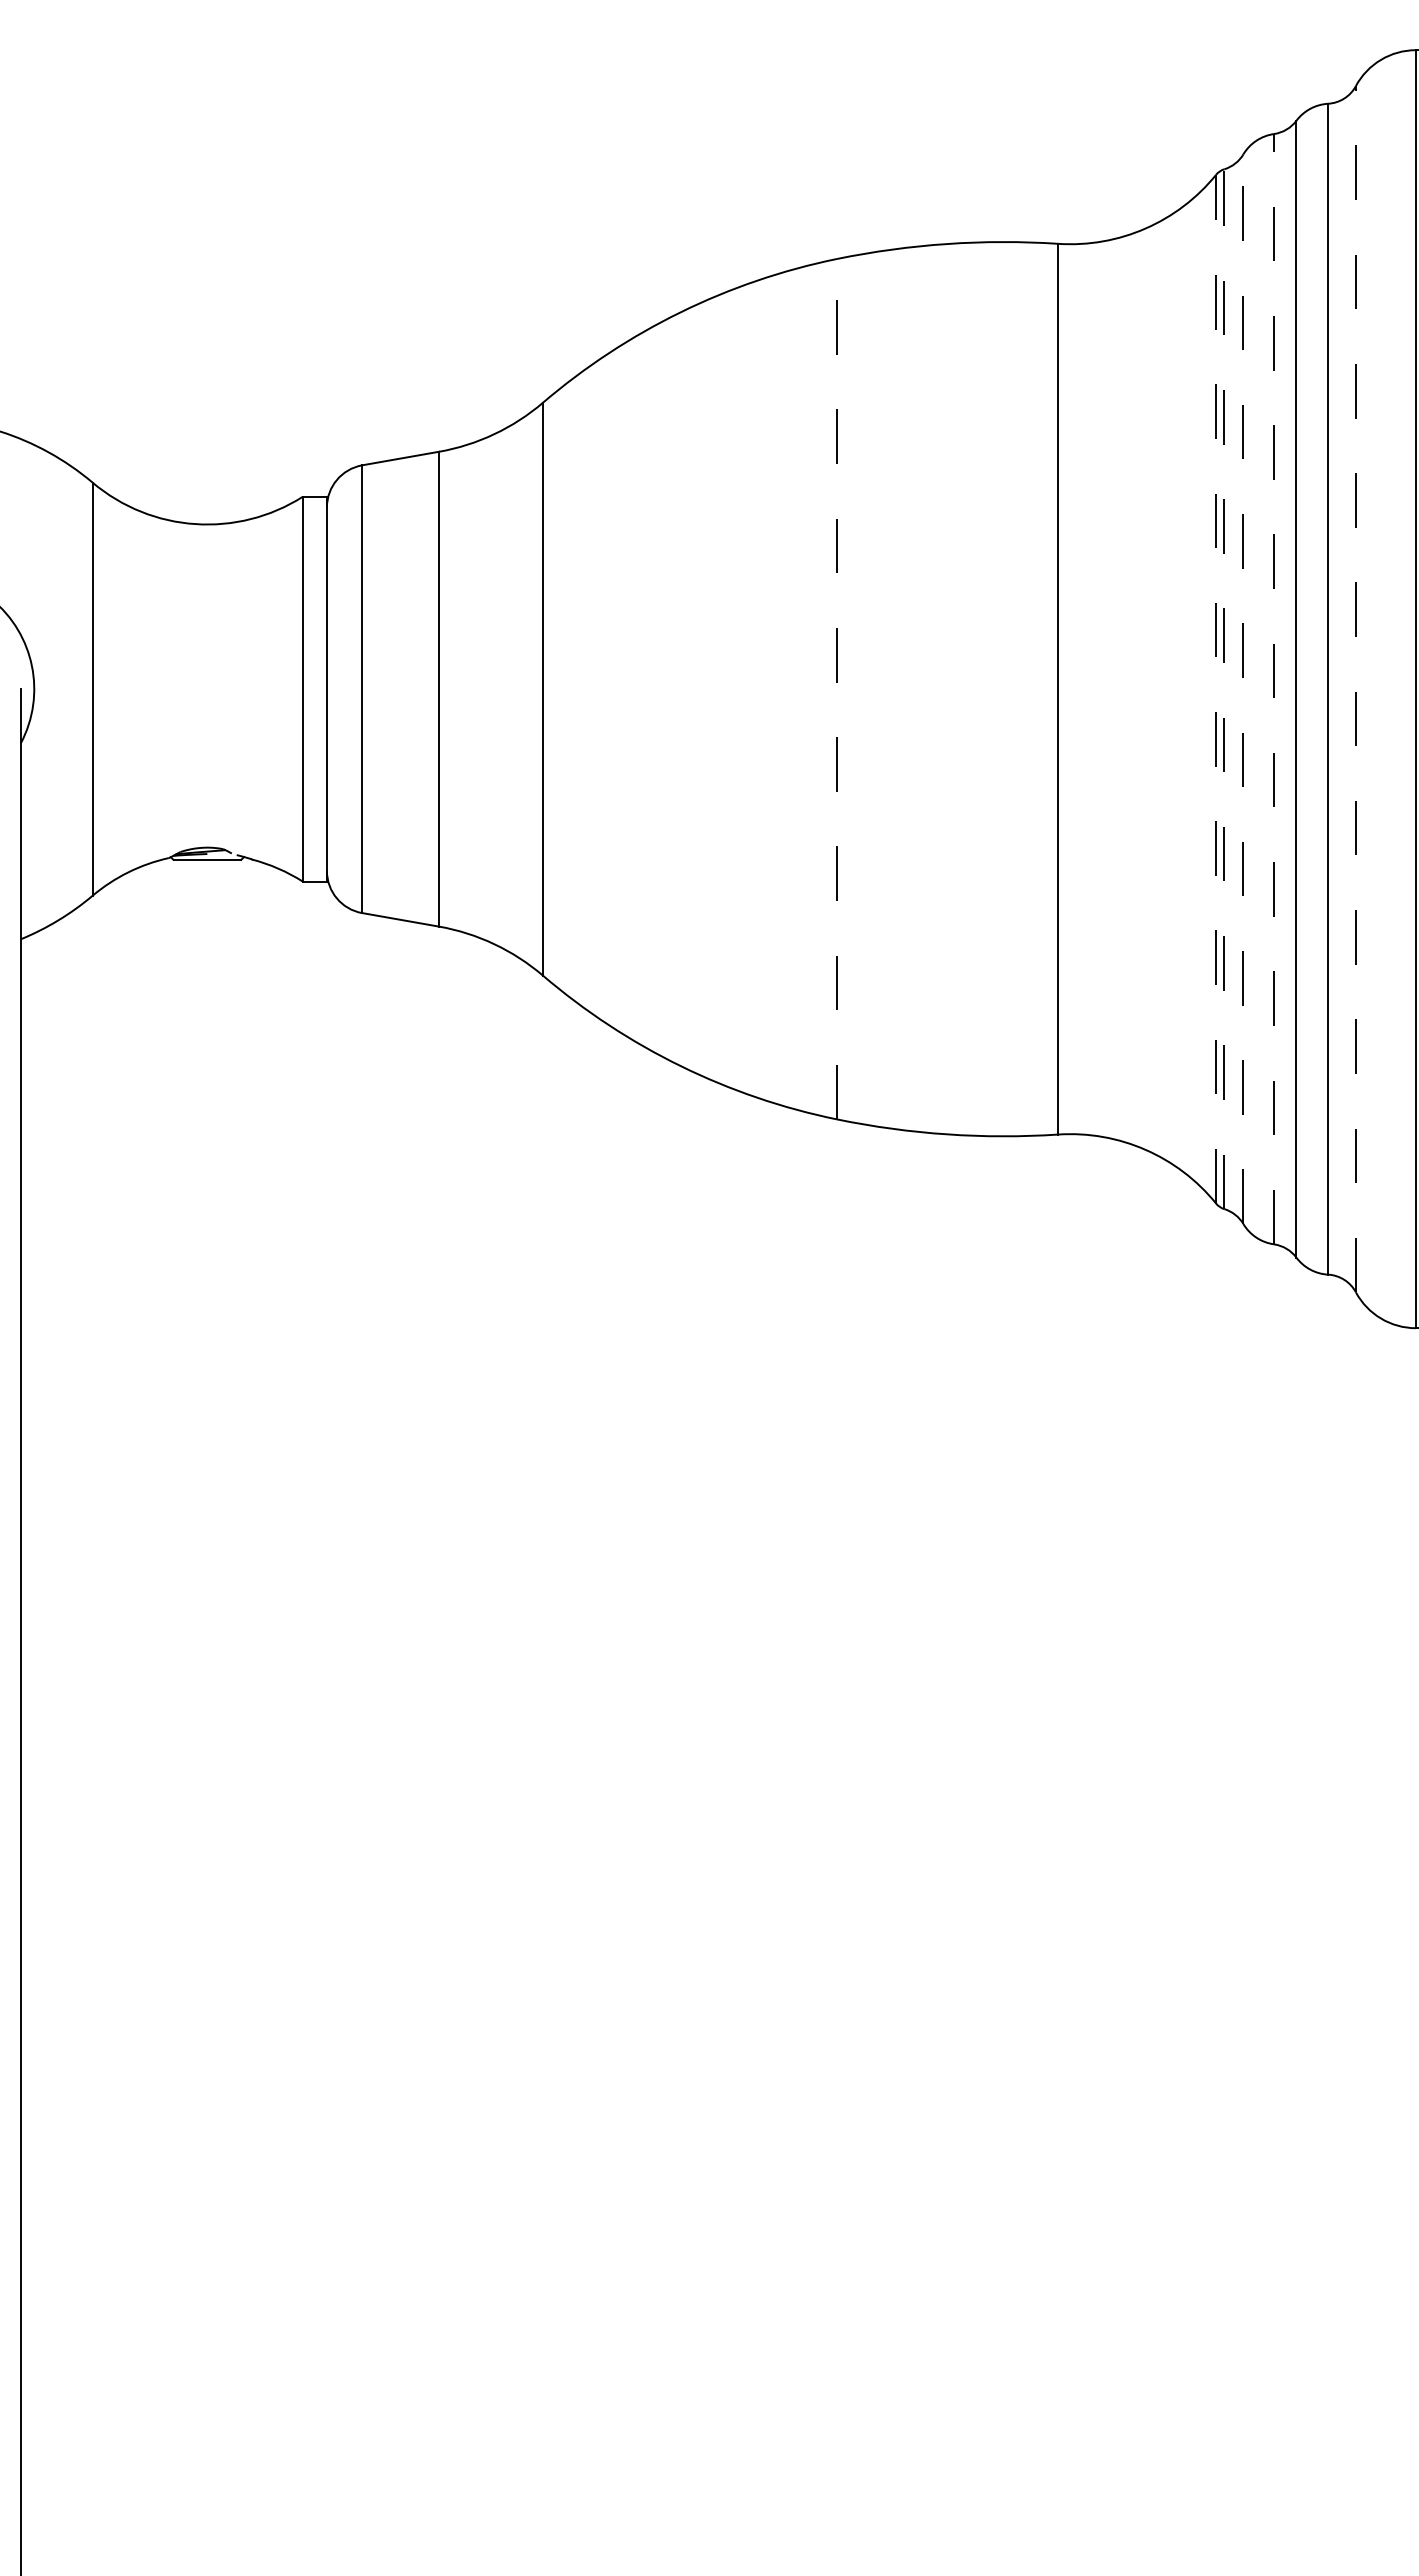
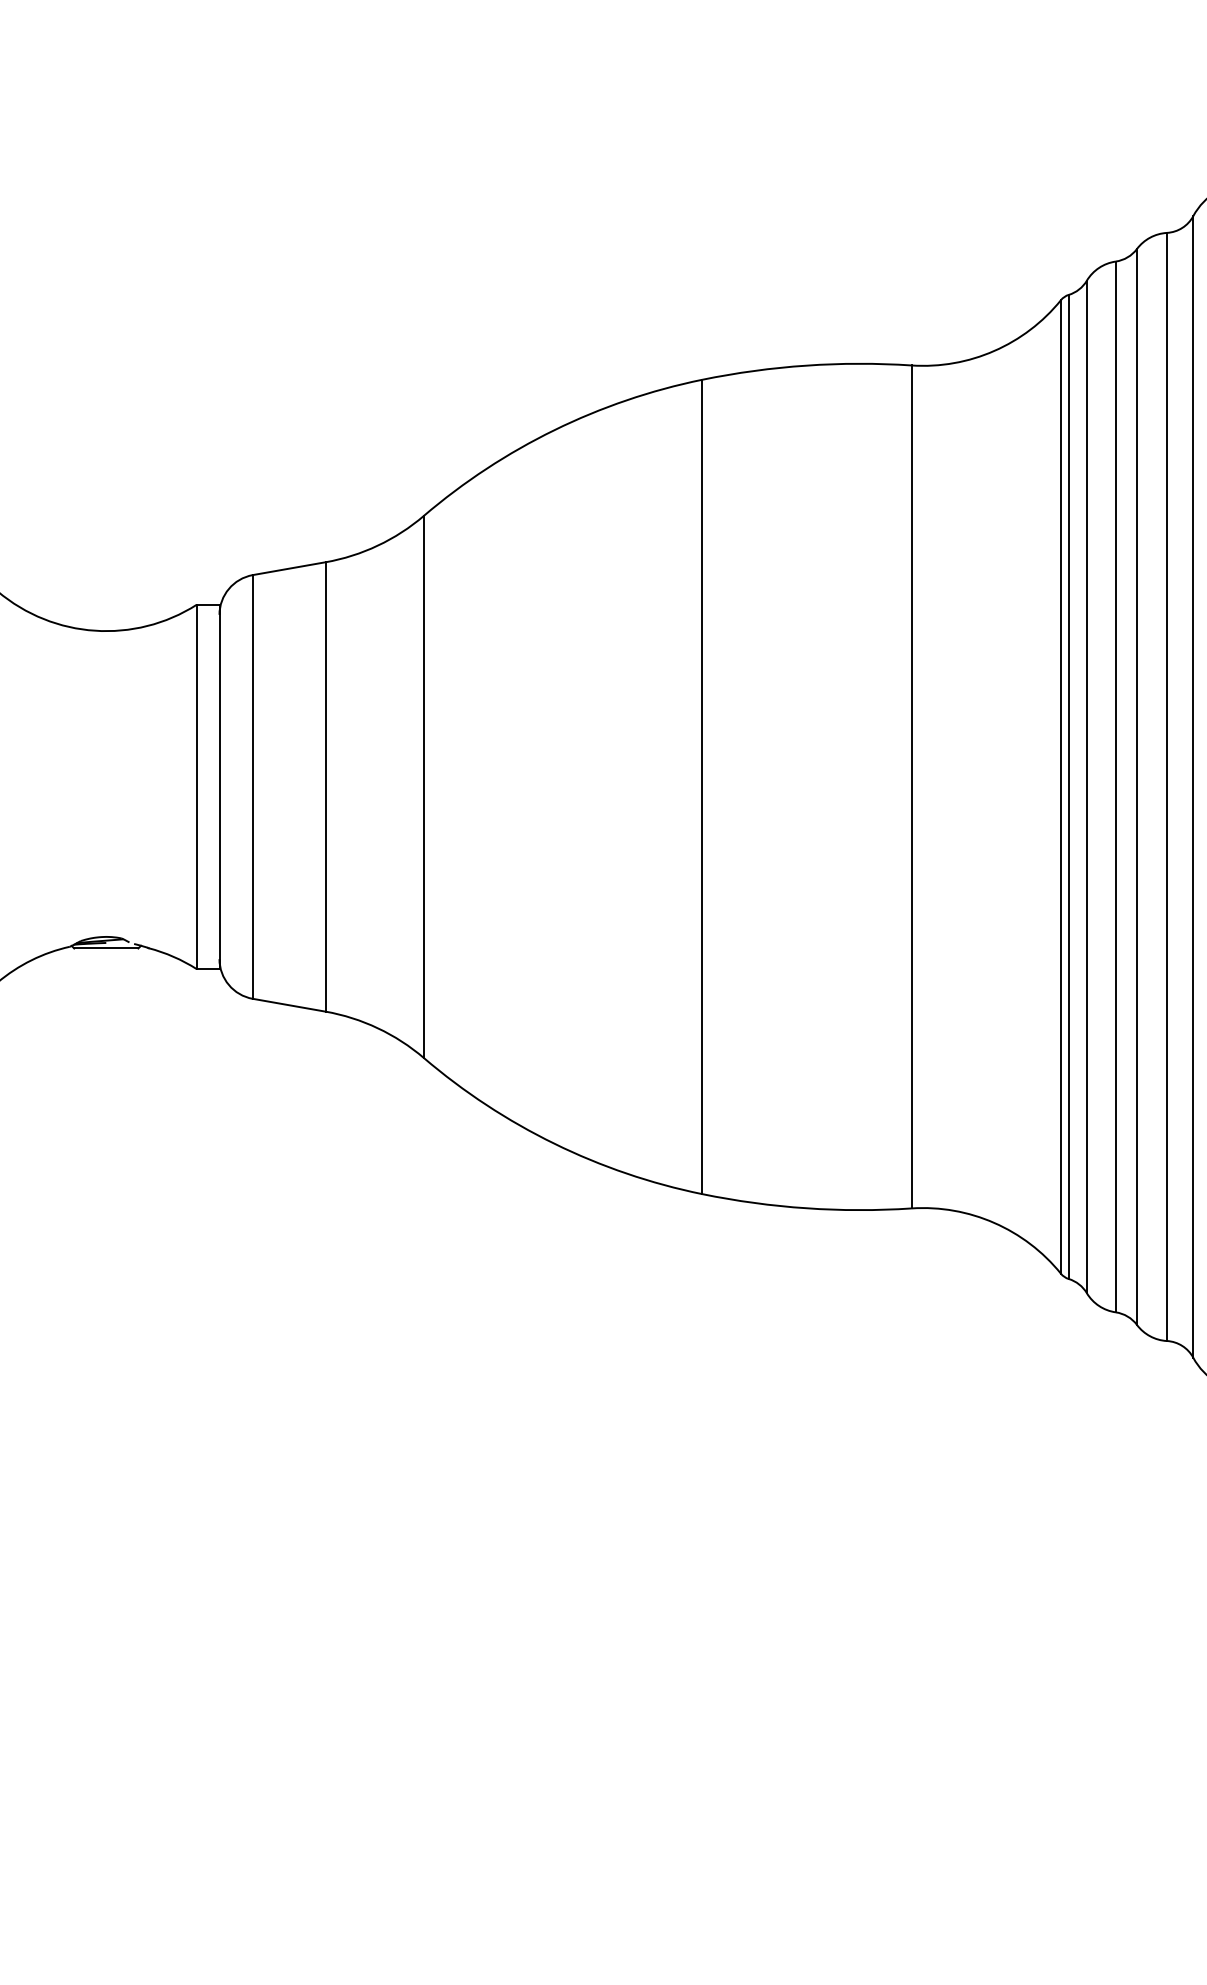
line: (837, 688) -> (702, 786), dashed -> solid
line: (1216, 688) -> (1061, 786), dashed -> solid
line: (1274, 688) -> (1116, 786), dashed -> solid
line: (1355, 688) -> (1192, 786), dashed -> solid
line: (1224, 689) -> (1068, 787), dashed -> solid
line: (1243, 689) -> (1086, 787), dashed -> solid

